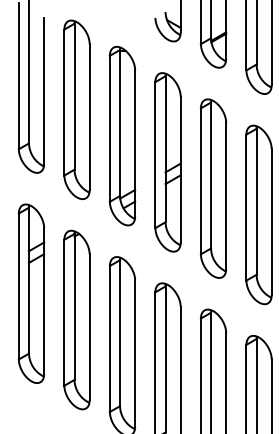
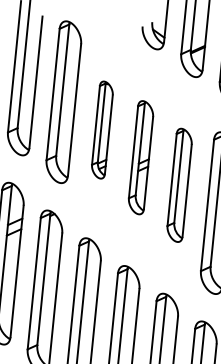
part: (122, 136) -> (102, 130), size x0.6
part: (167, 162) -> (140, 157), size x0.7
part: (213, 188) -> (179, 185), size x0.7

